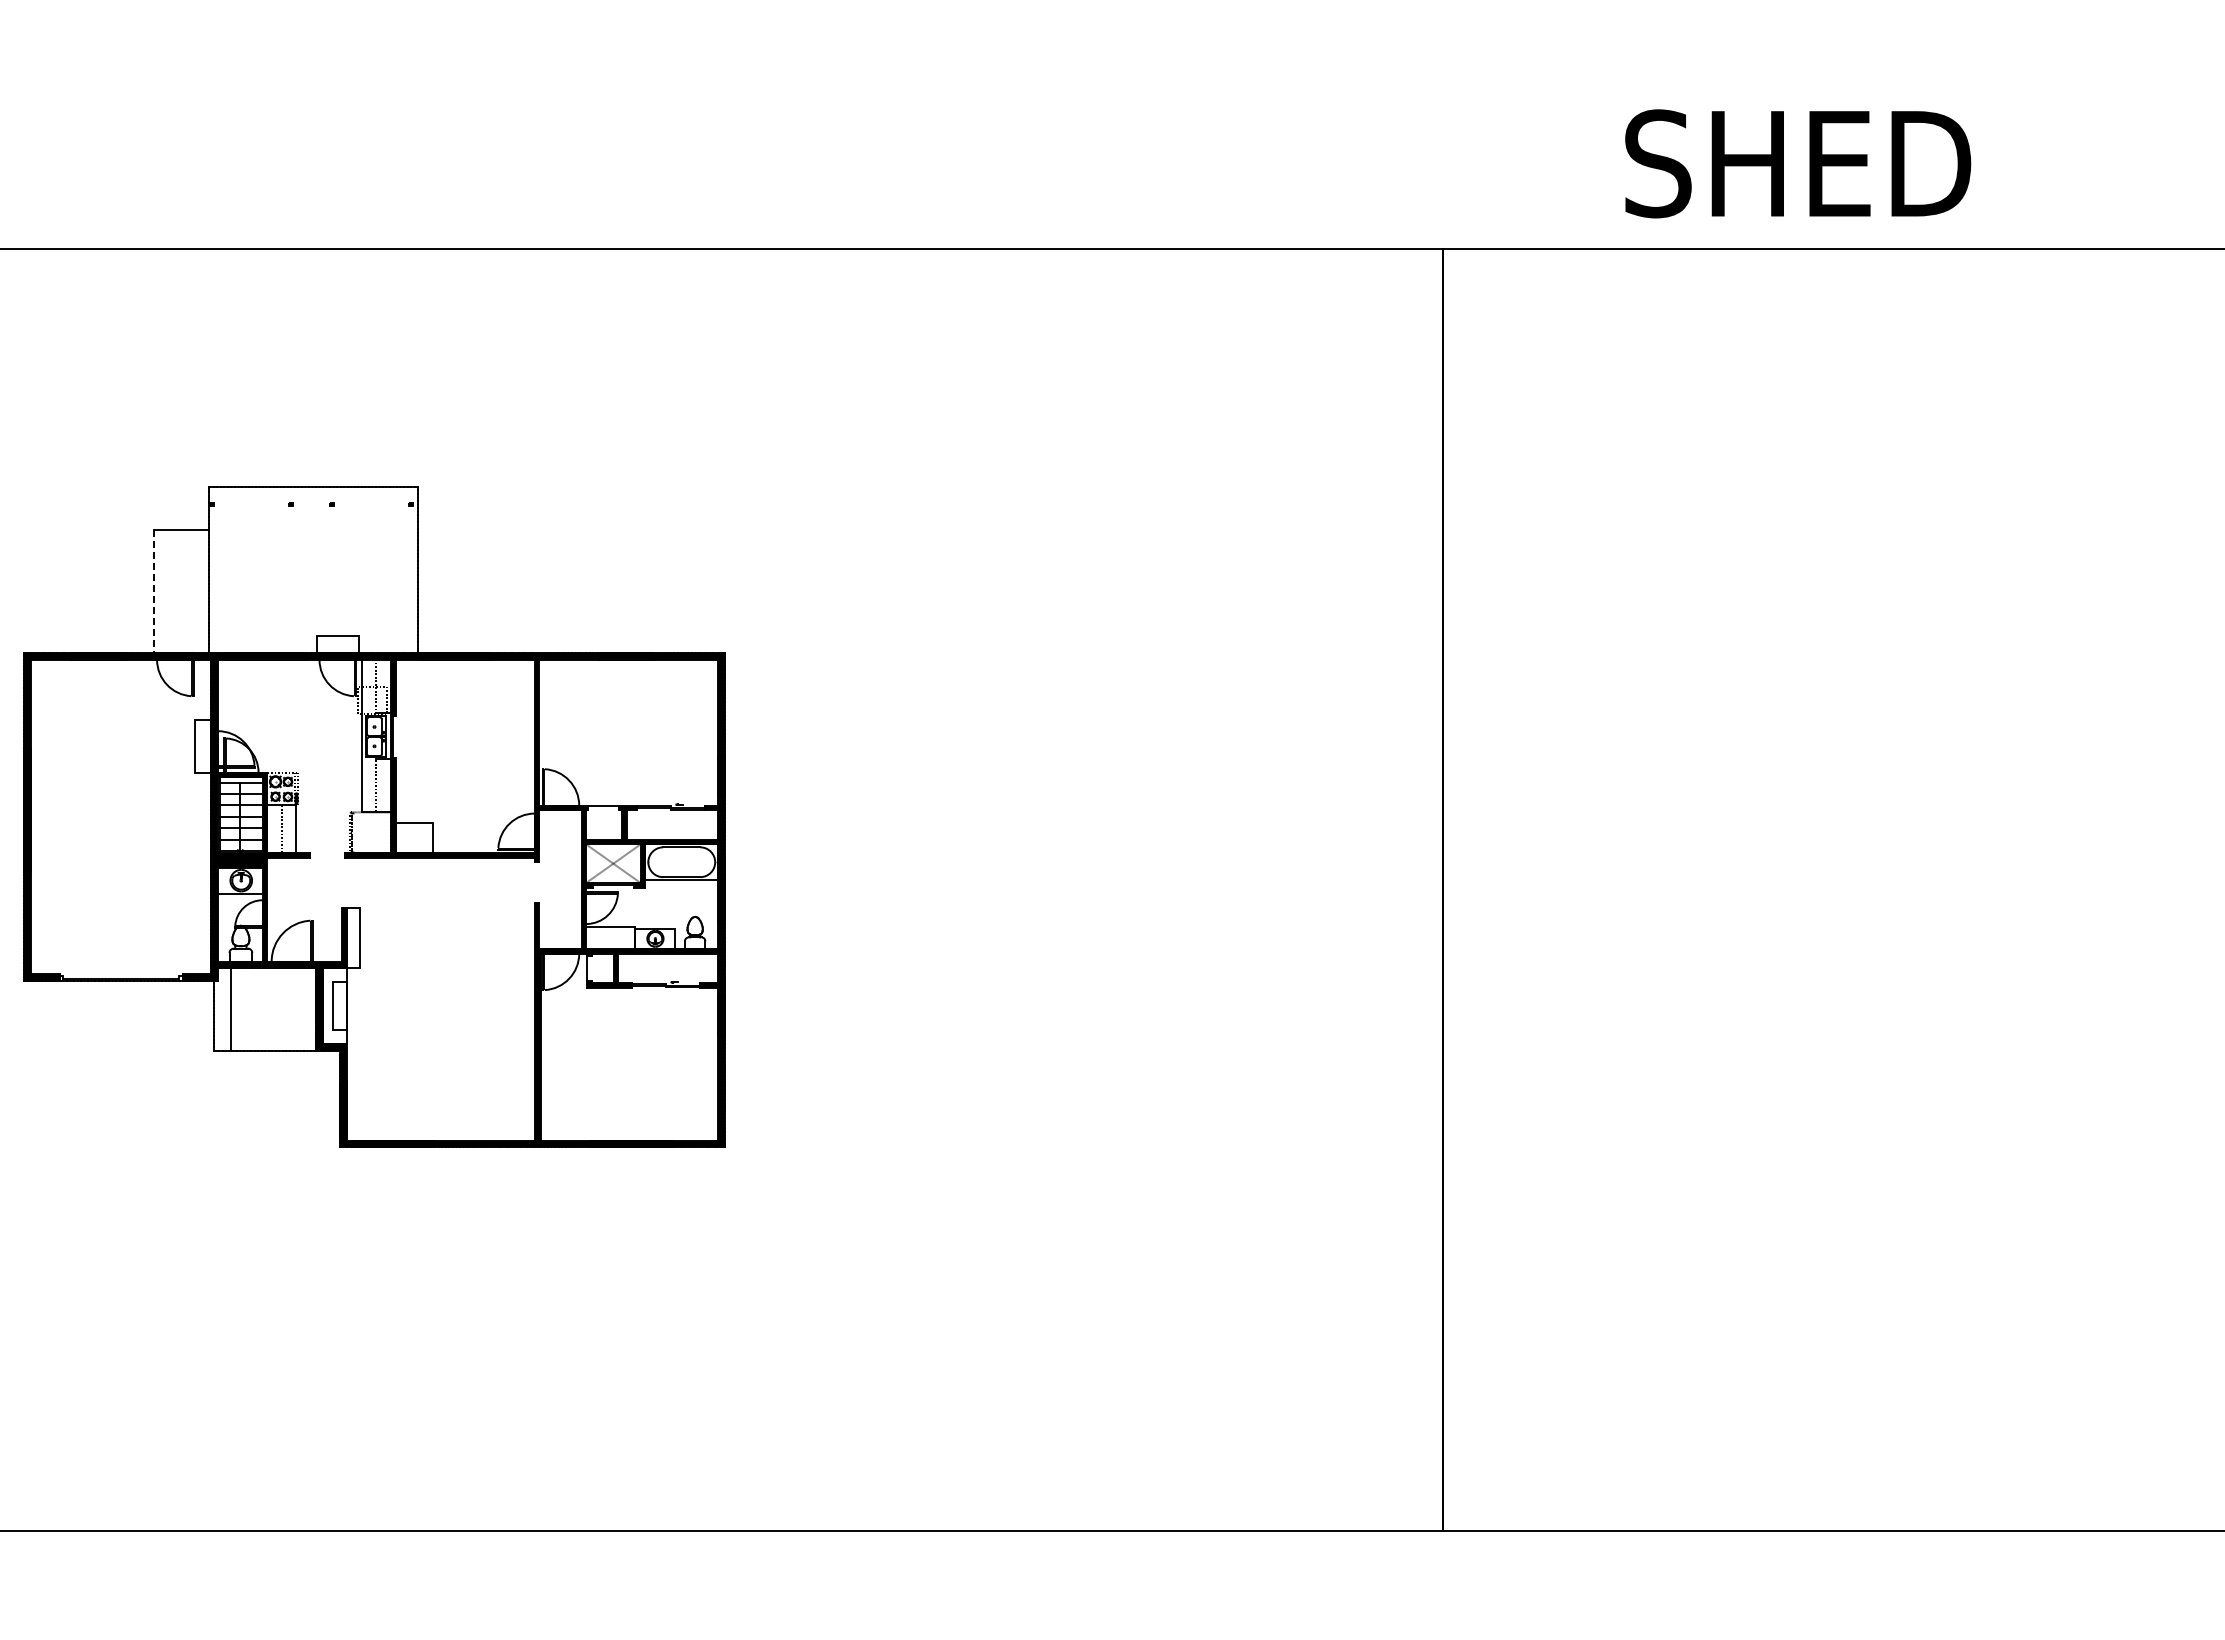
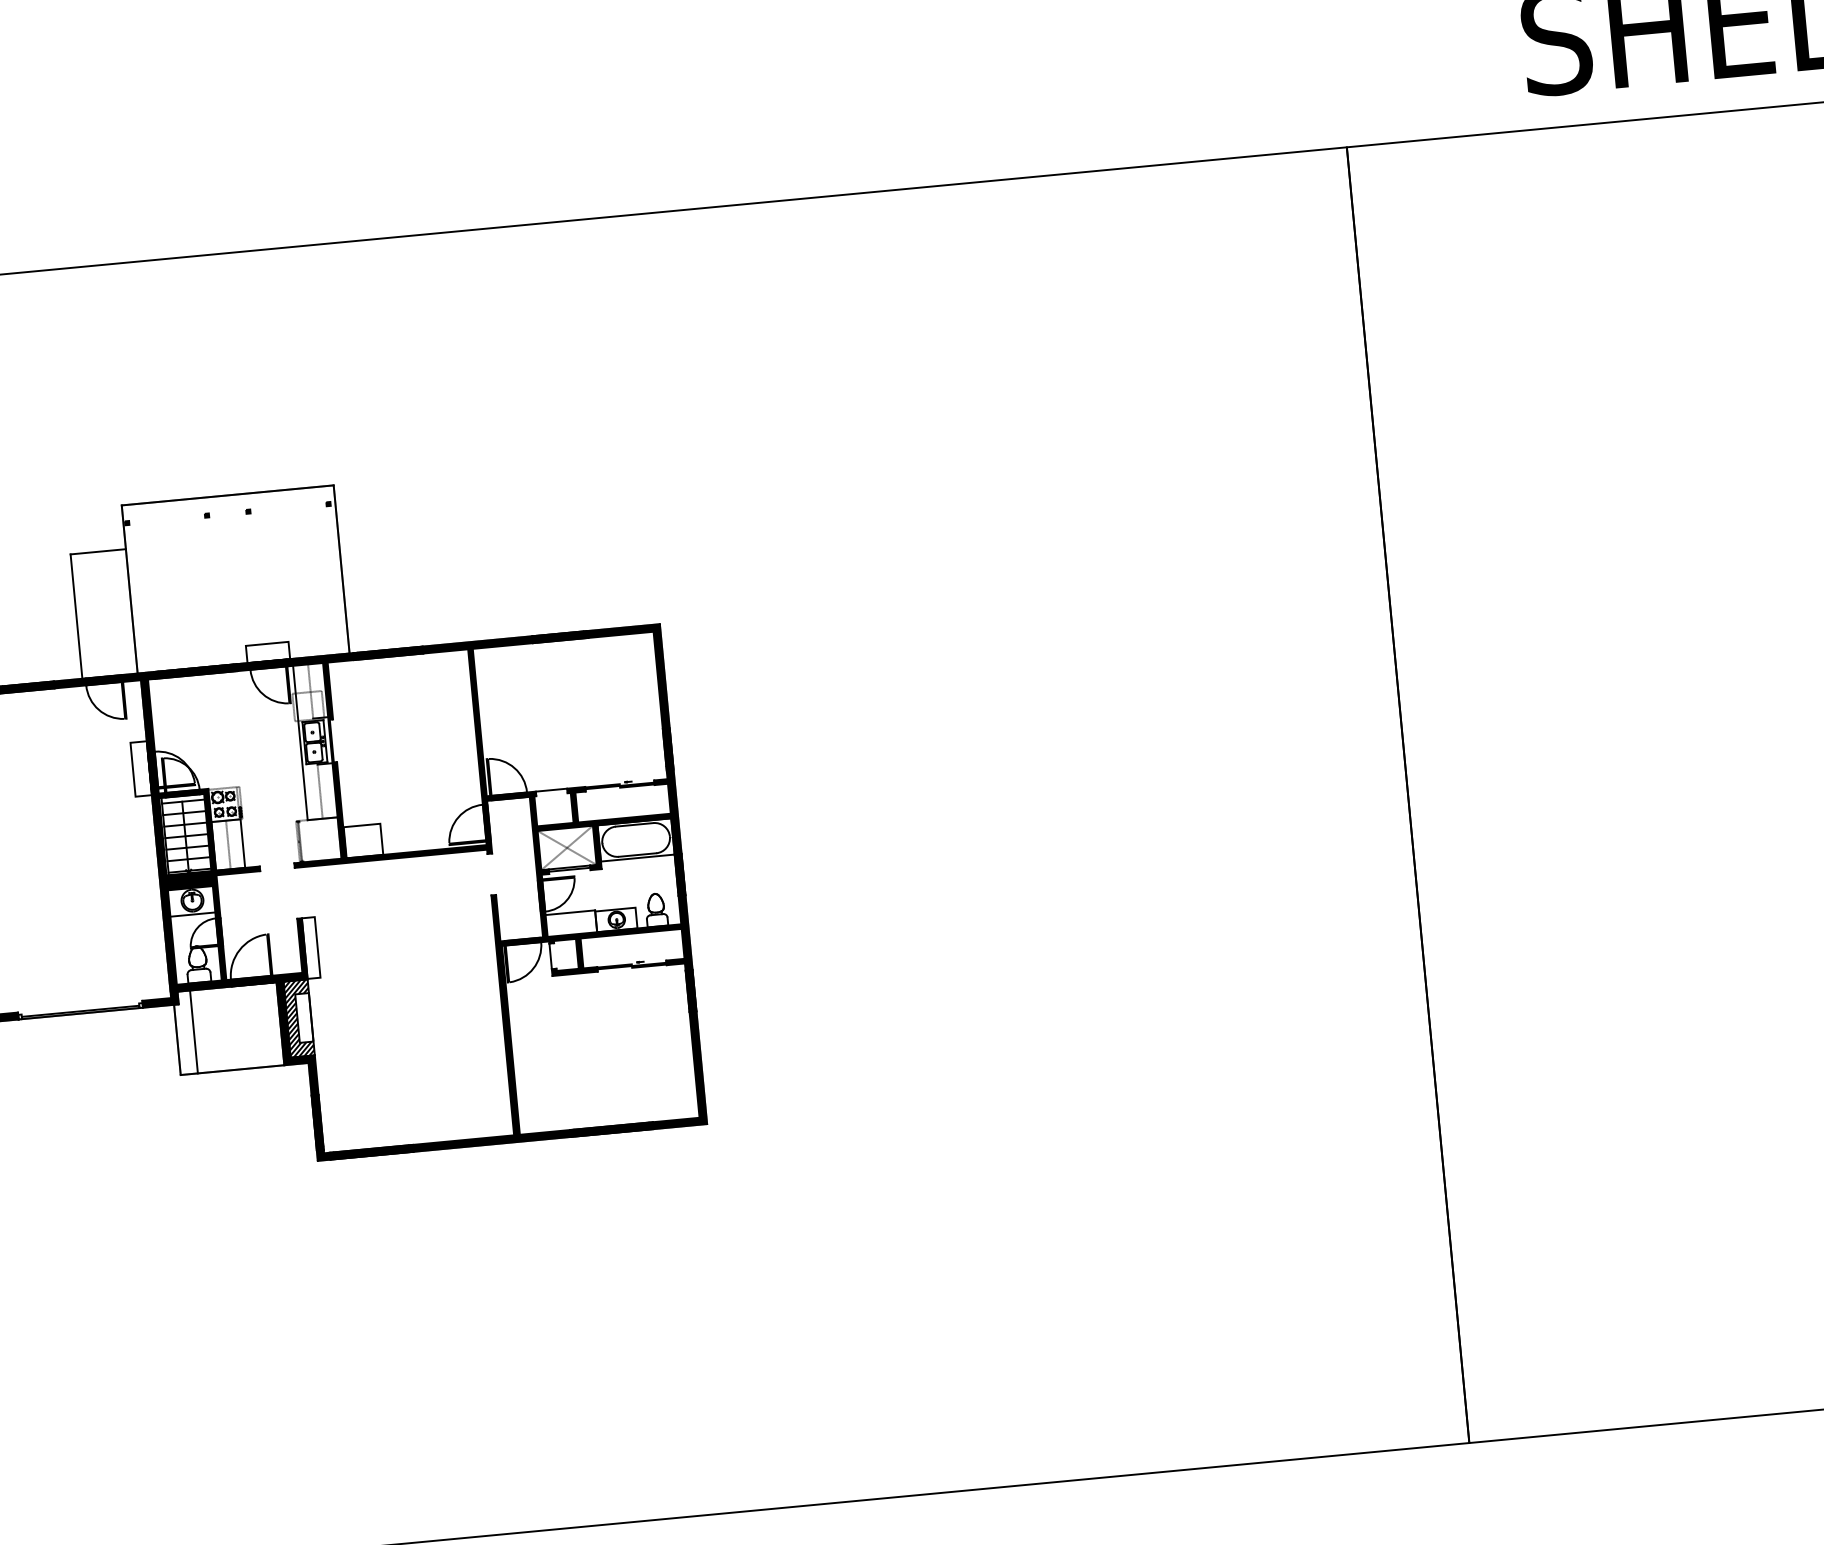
line: (153, 591) -> (76, 616), dashed -> solid
hatch: (334, 1005) -> (298, 1017), added

